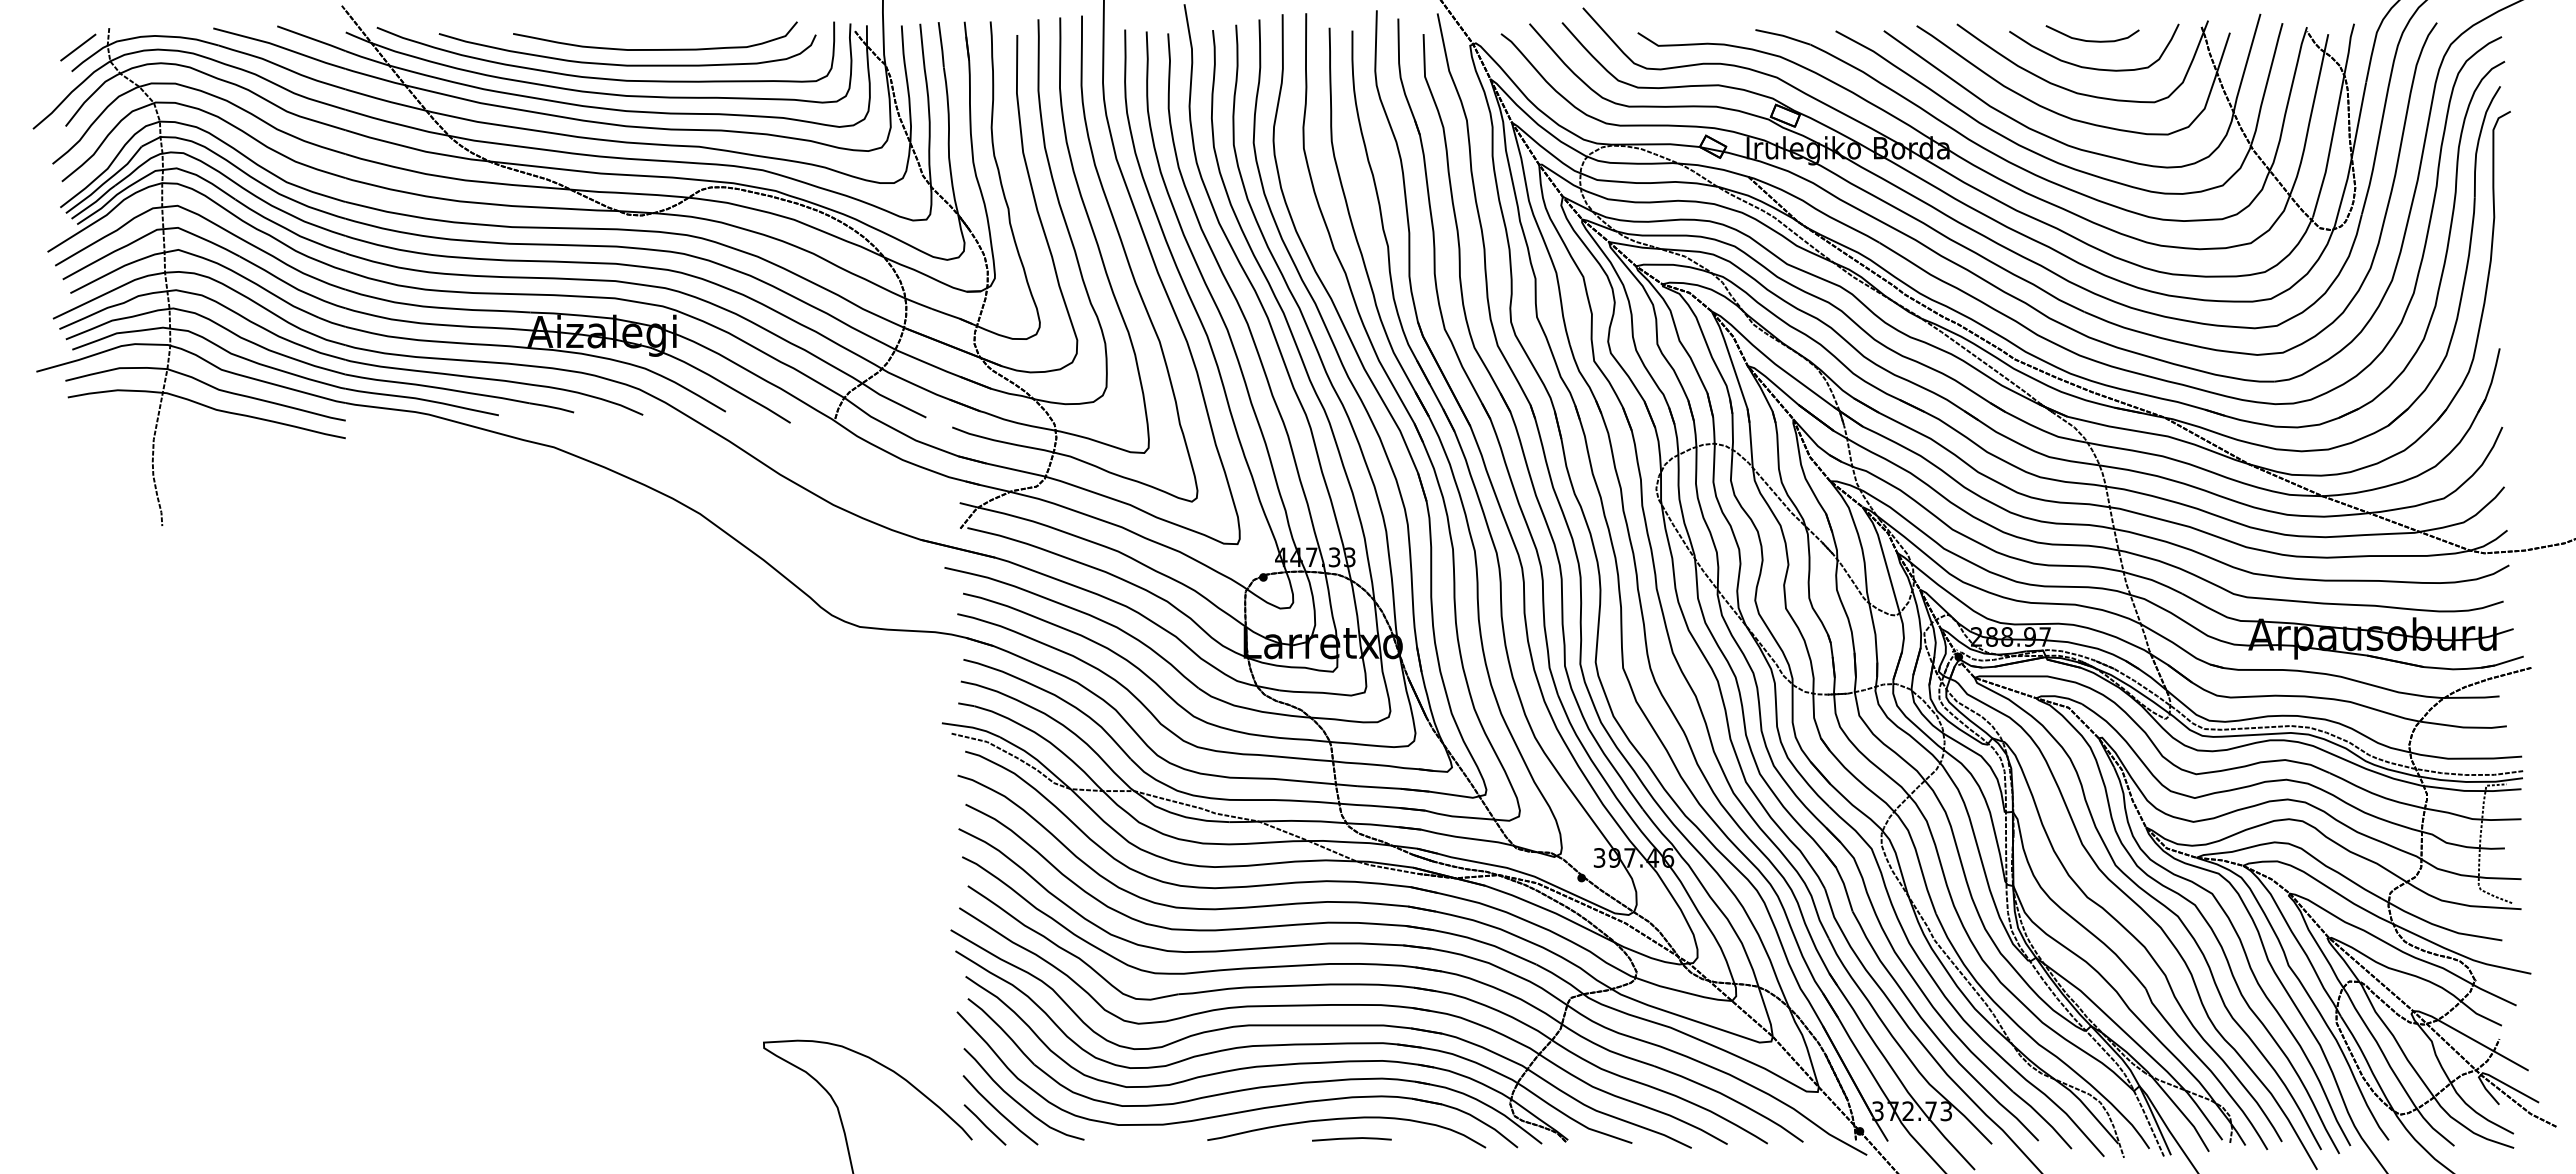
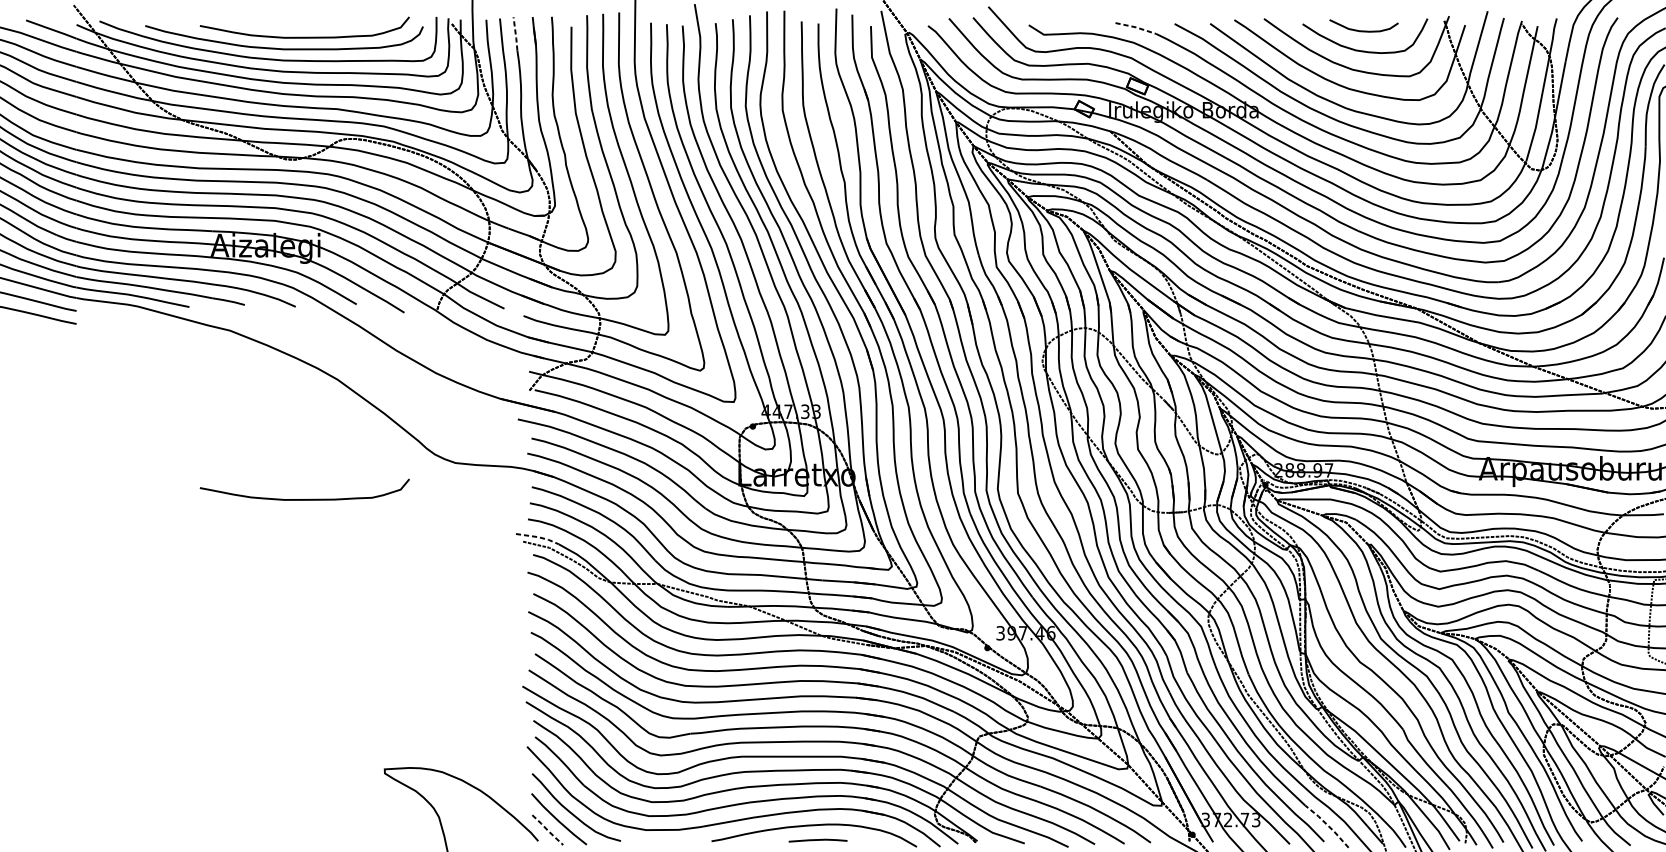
line: (1783, 35) -> (1136, 27), solid -> dashed
line: (941, 45) -> (515, 34), solid -> dashed
curve: (655, 676) -> (304, 499), added
line: (972, 727) -> (538, 537), solid -> dashed
line: (2043, 1118) -> (1327, 825), solid -> dashed
line: (985, 1125) -> (548, 830), solid -> dashed

